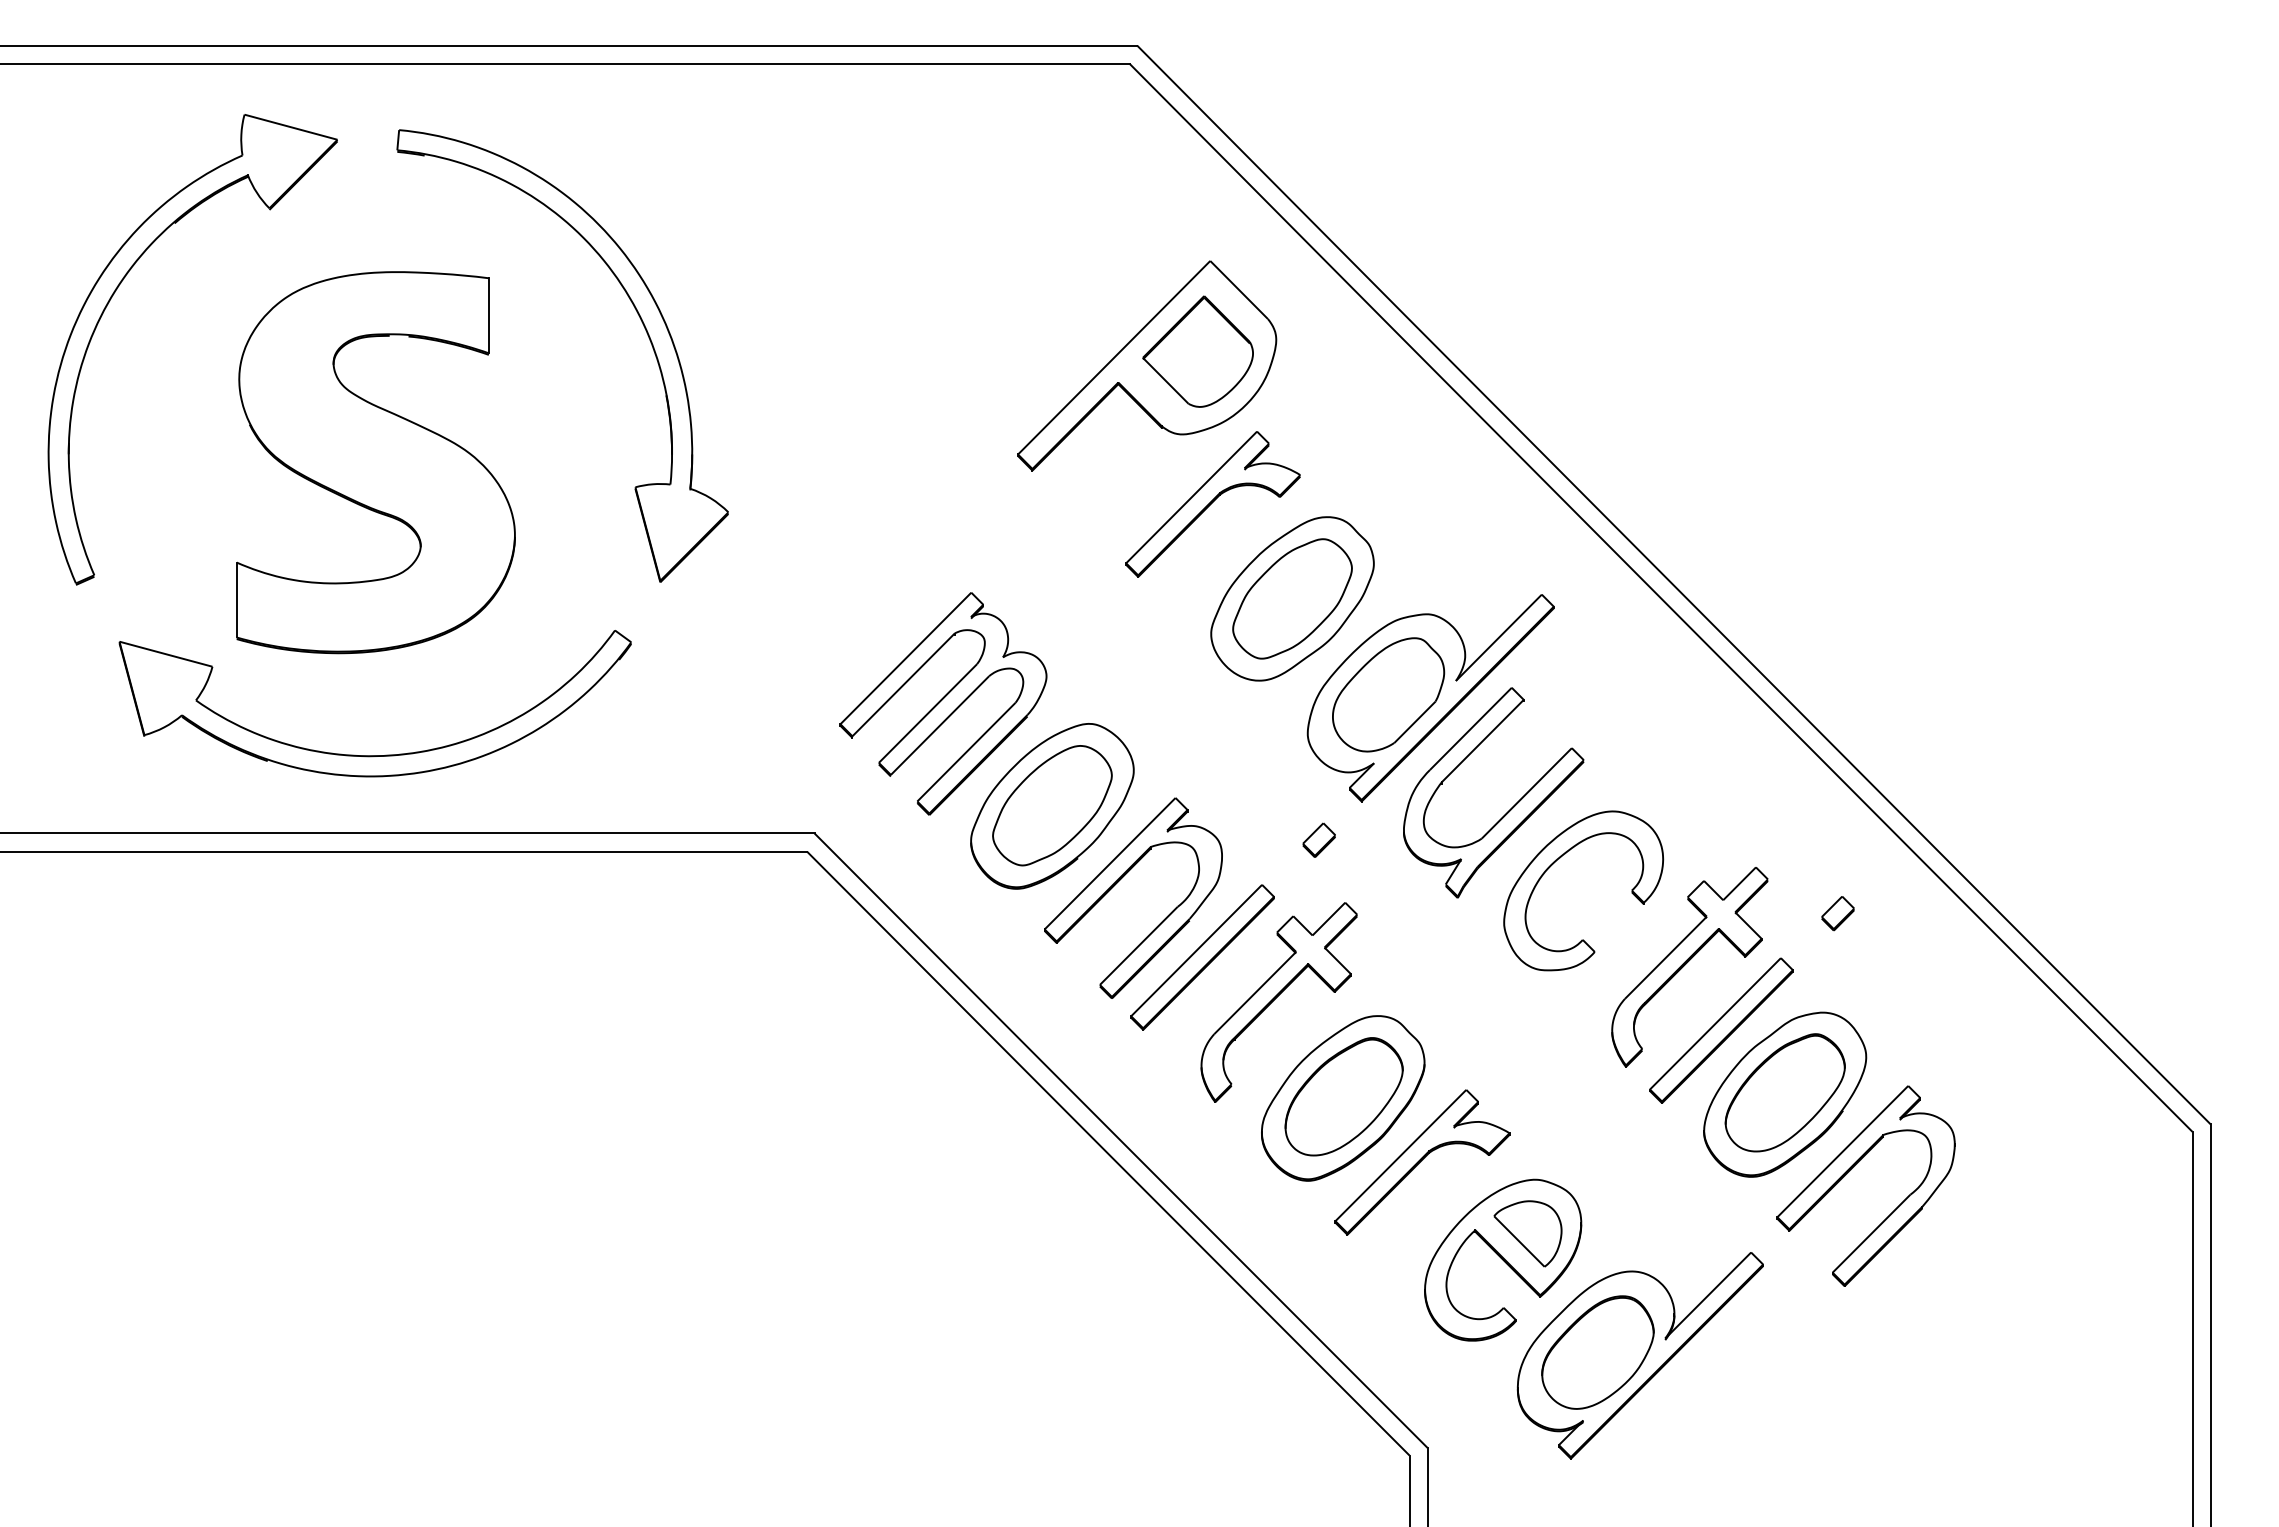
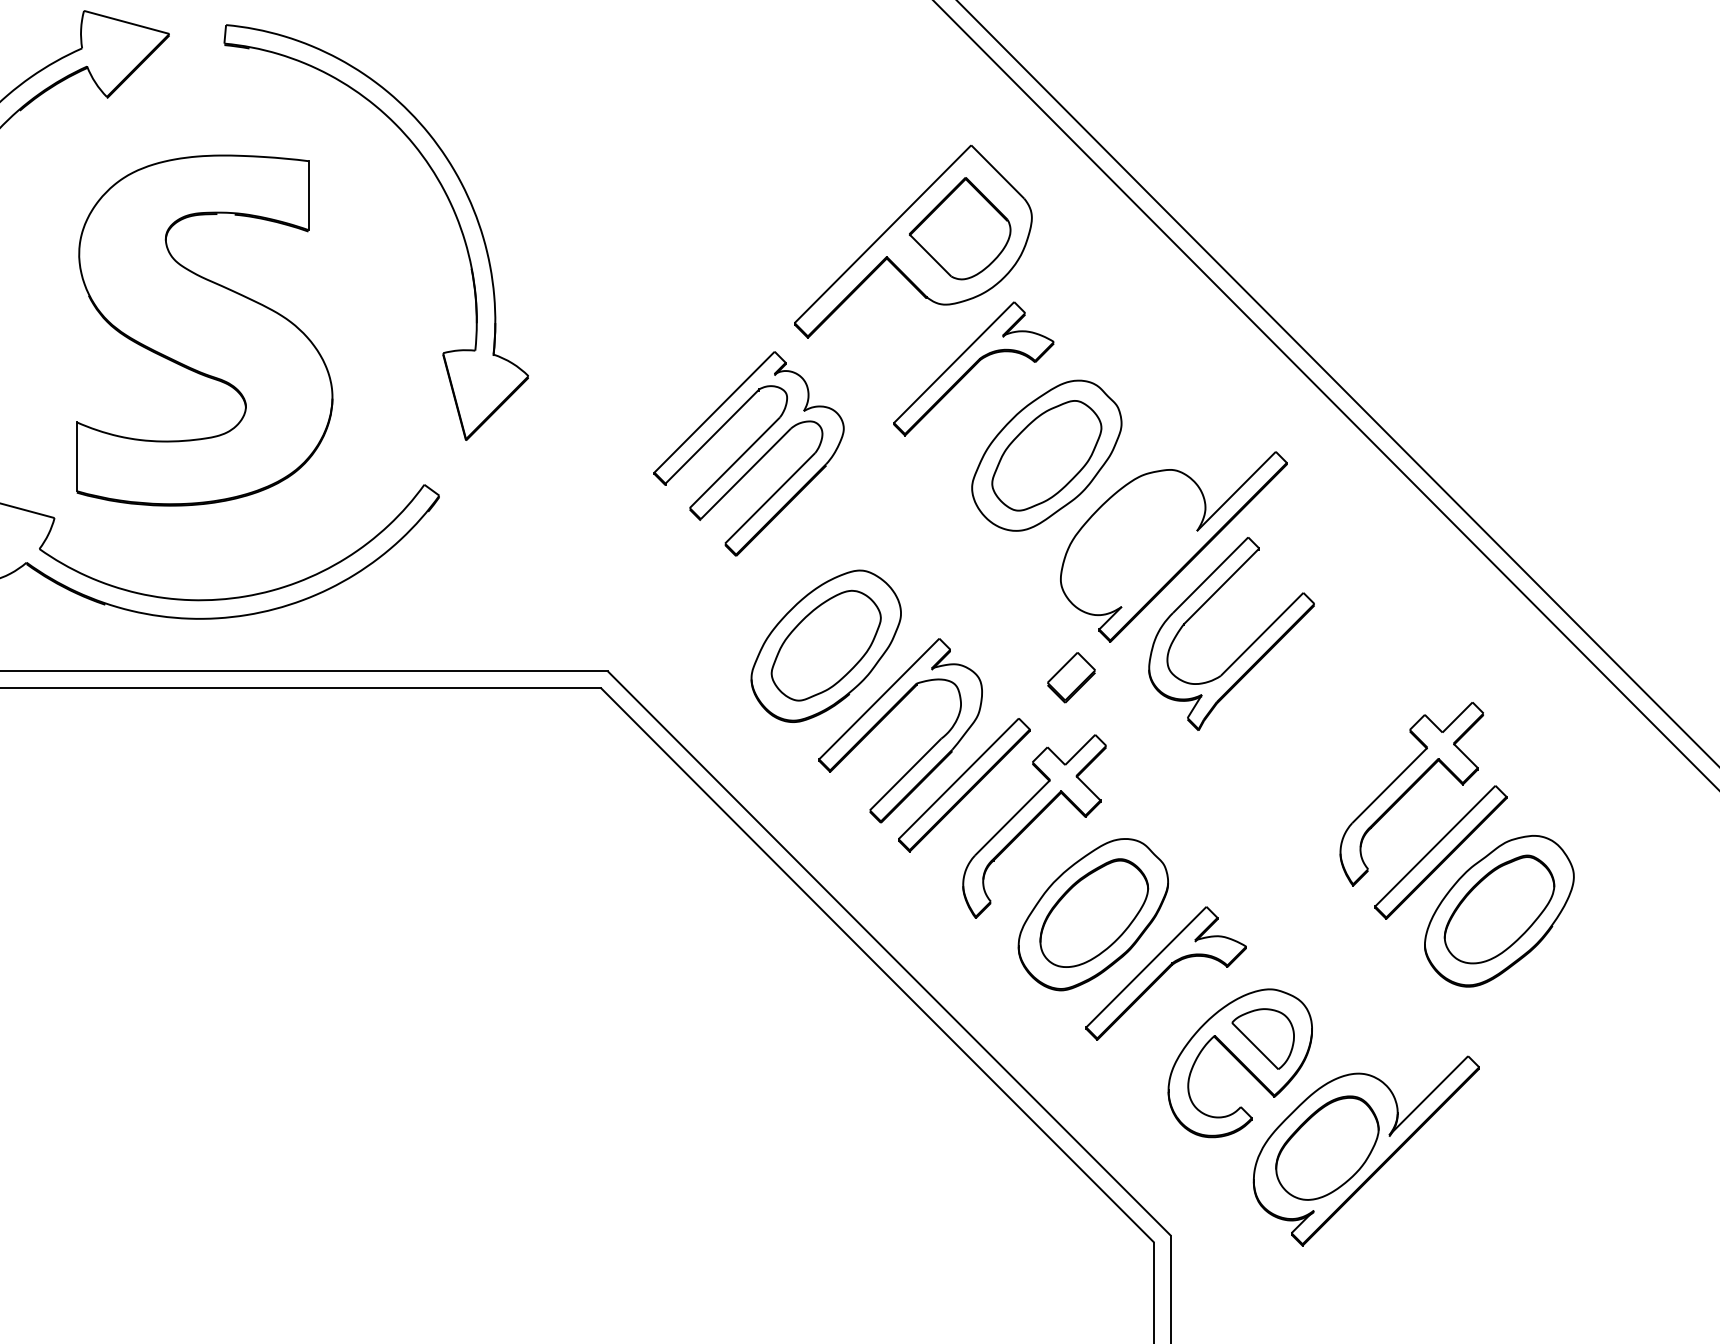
part: (1388, 694) -> (1135, 543), removed
part: (943, 703) -> (749, 453), moved
part: (1318, 839) -> (1070, 676), size x1.6
part: (1560, 858) -> (1293, 694), removed
part: (1837, 913) -> (1547, 744), removed
part: (1850, 1170) -> (1559, 980), removed

